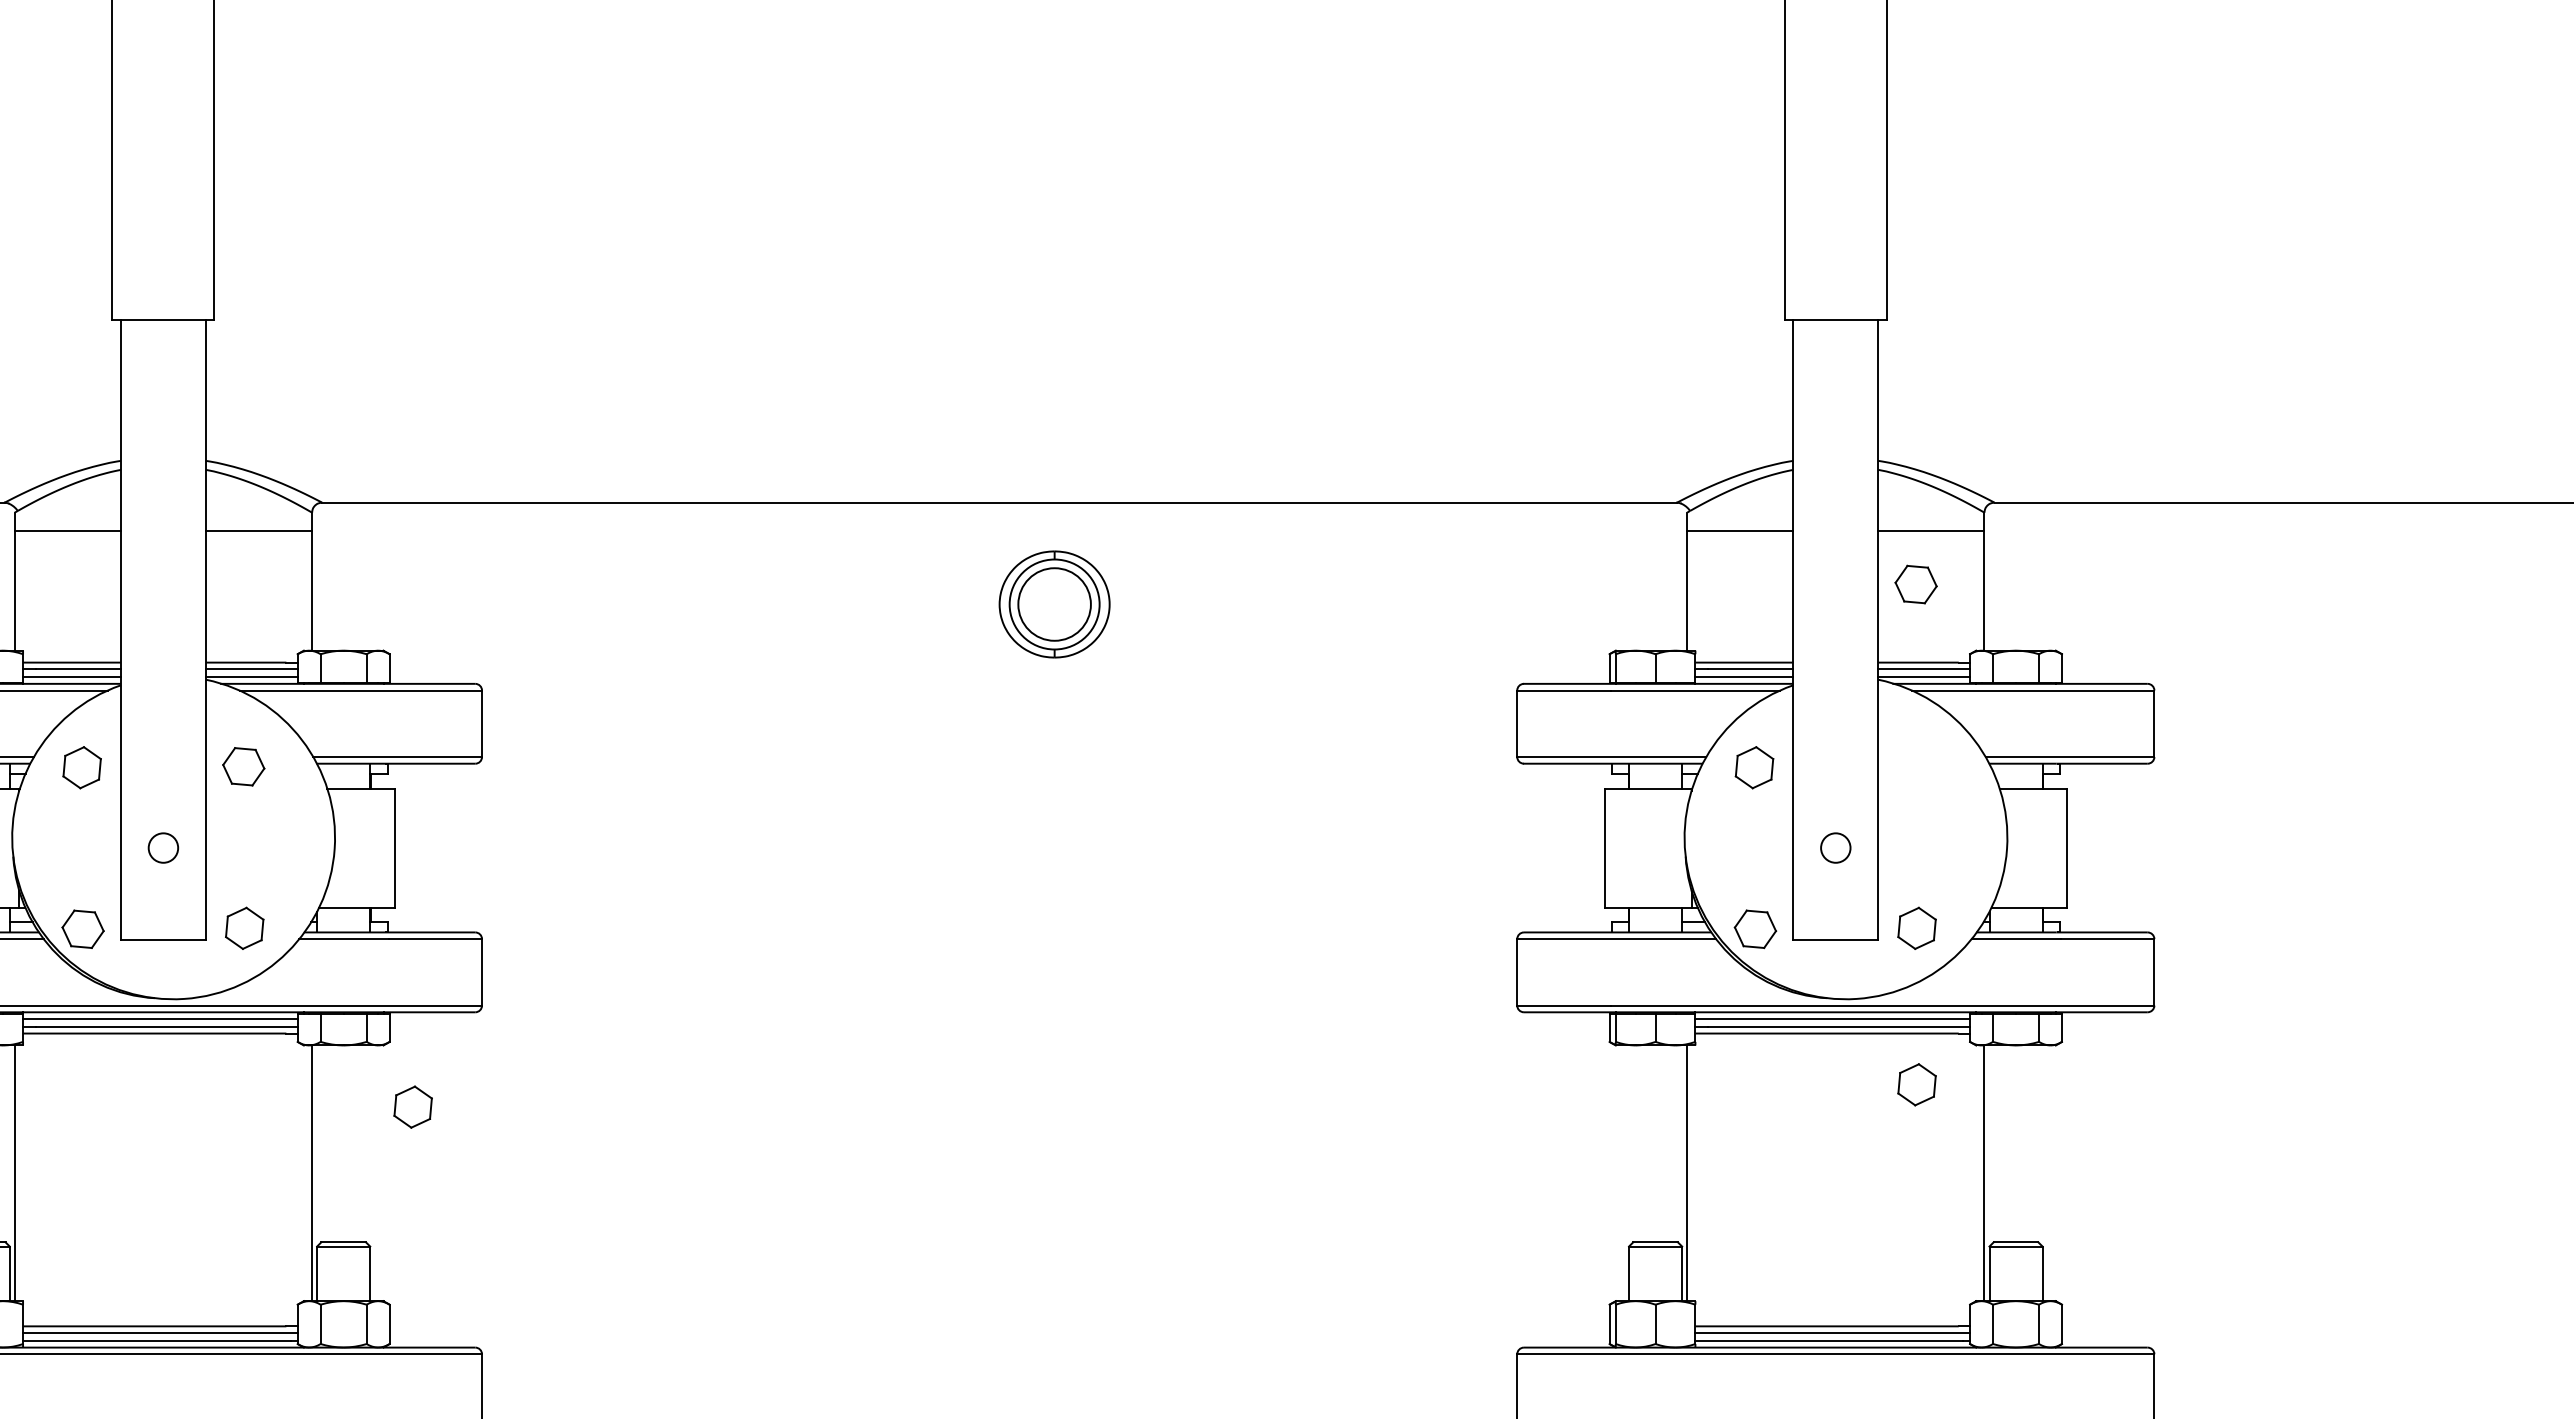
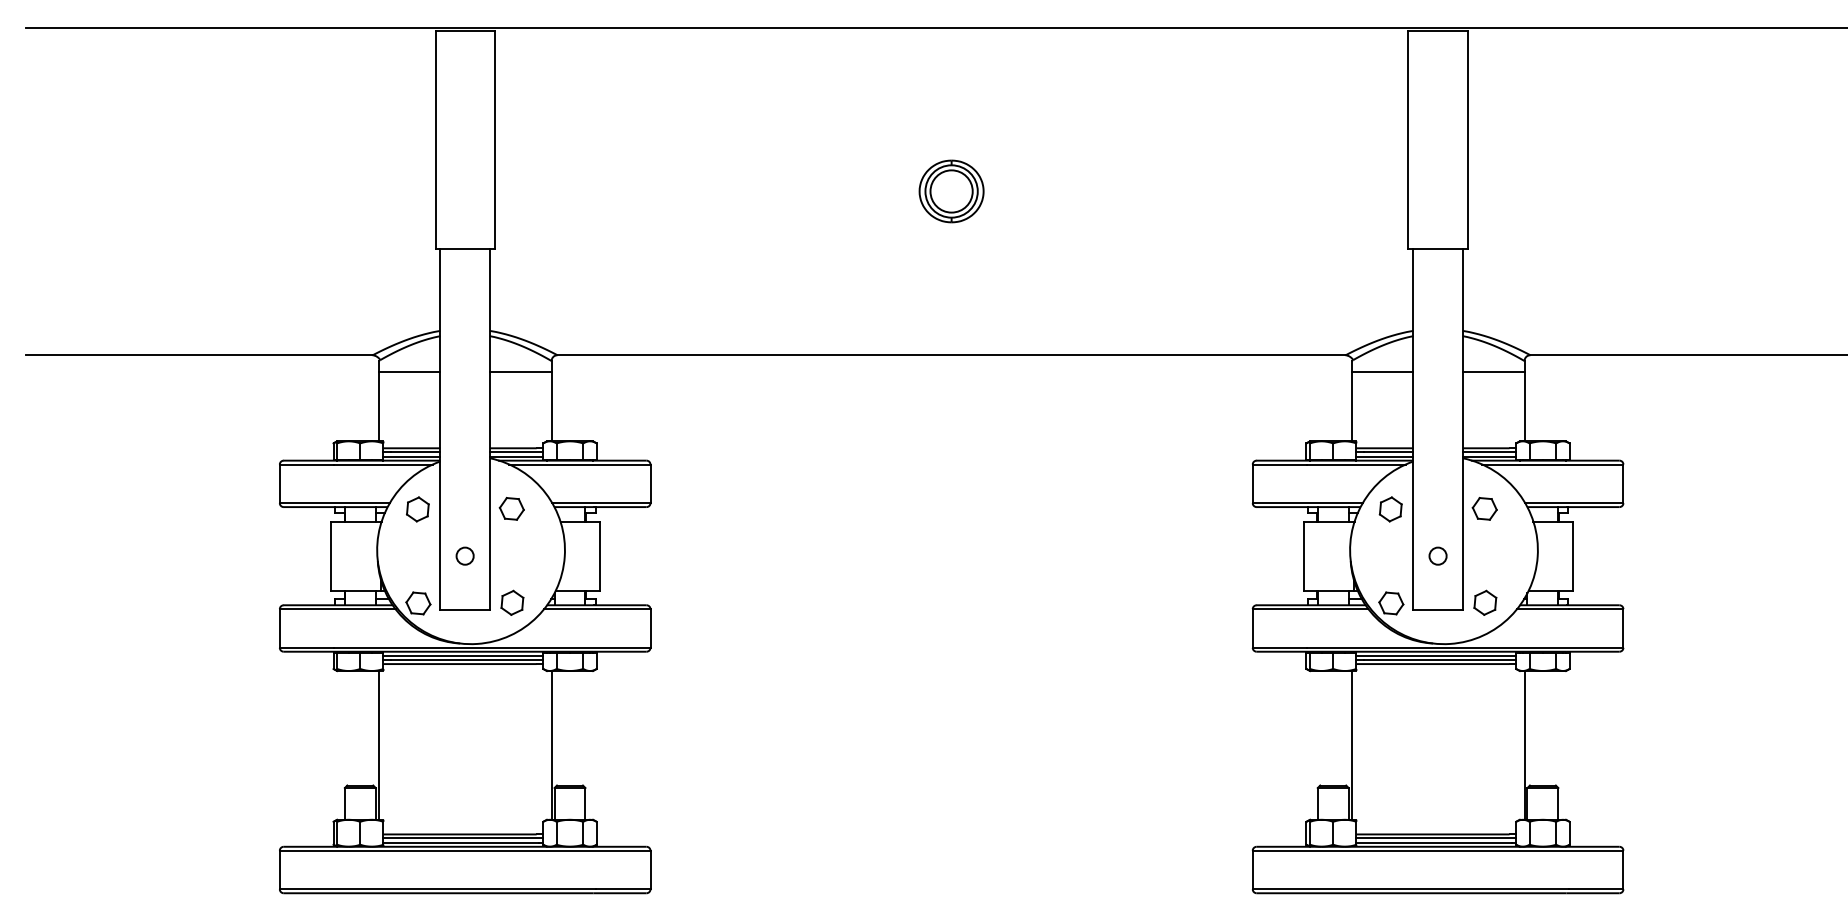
part: (1915, 583) -> (1484, 508), moved
part: (1054, 604) -> (951, 191), moved
part: (1917, 1084) -> (1485, 693), removed
part: (413, 1106) -> (610, 706), removed

